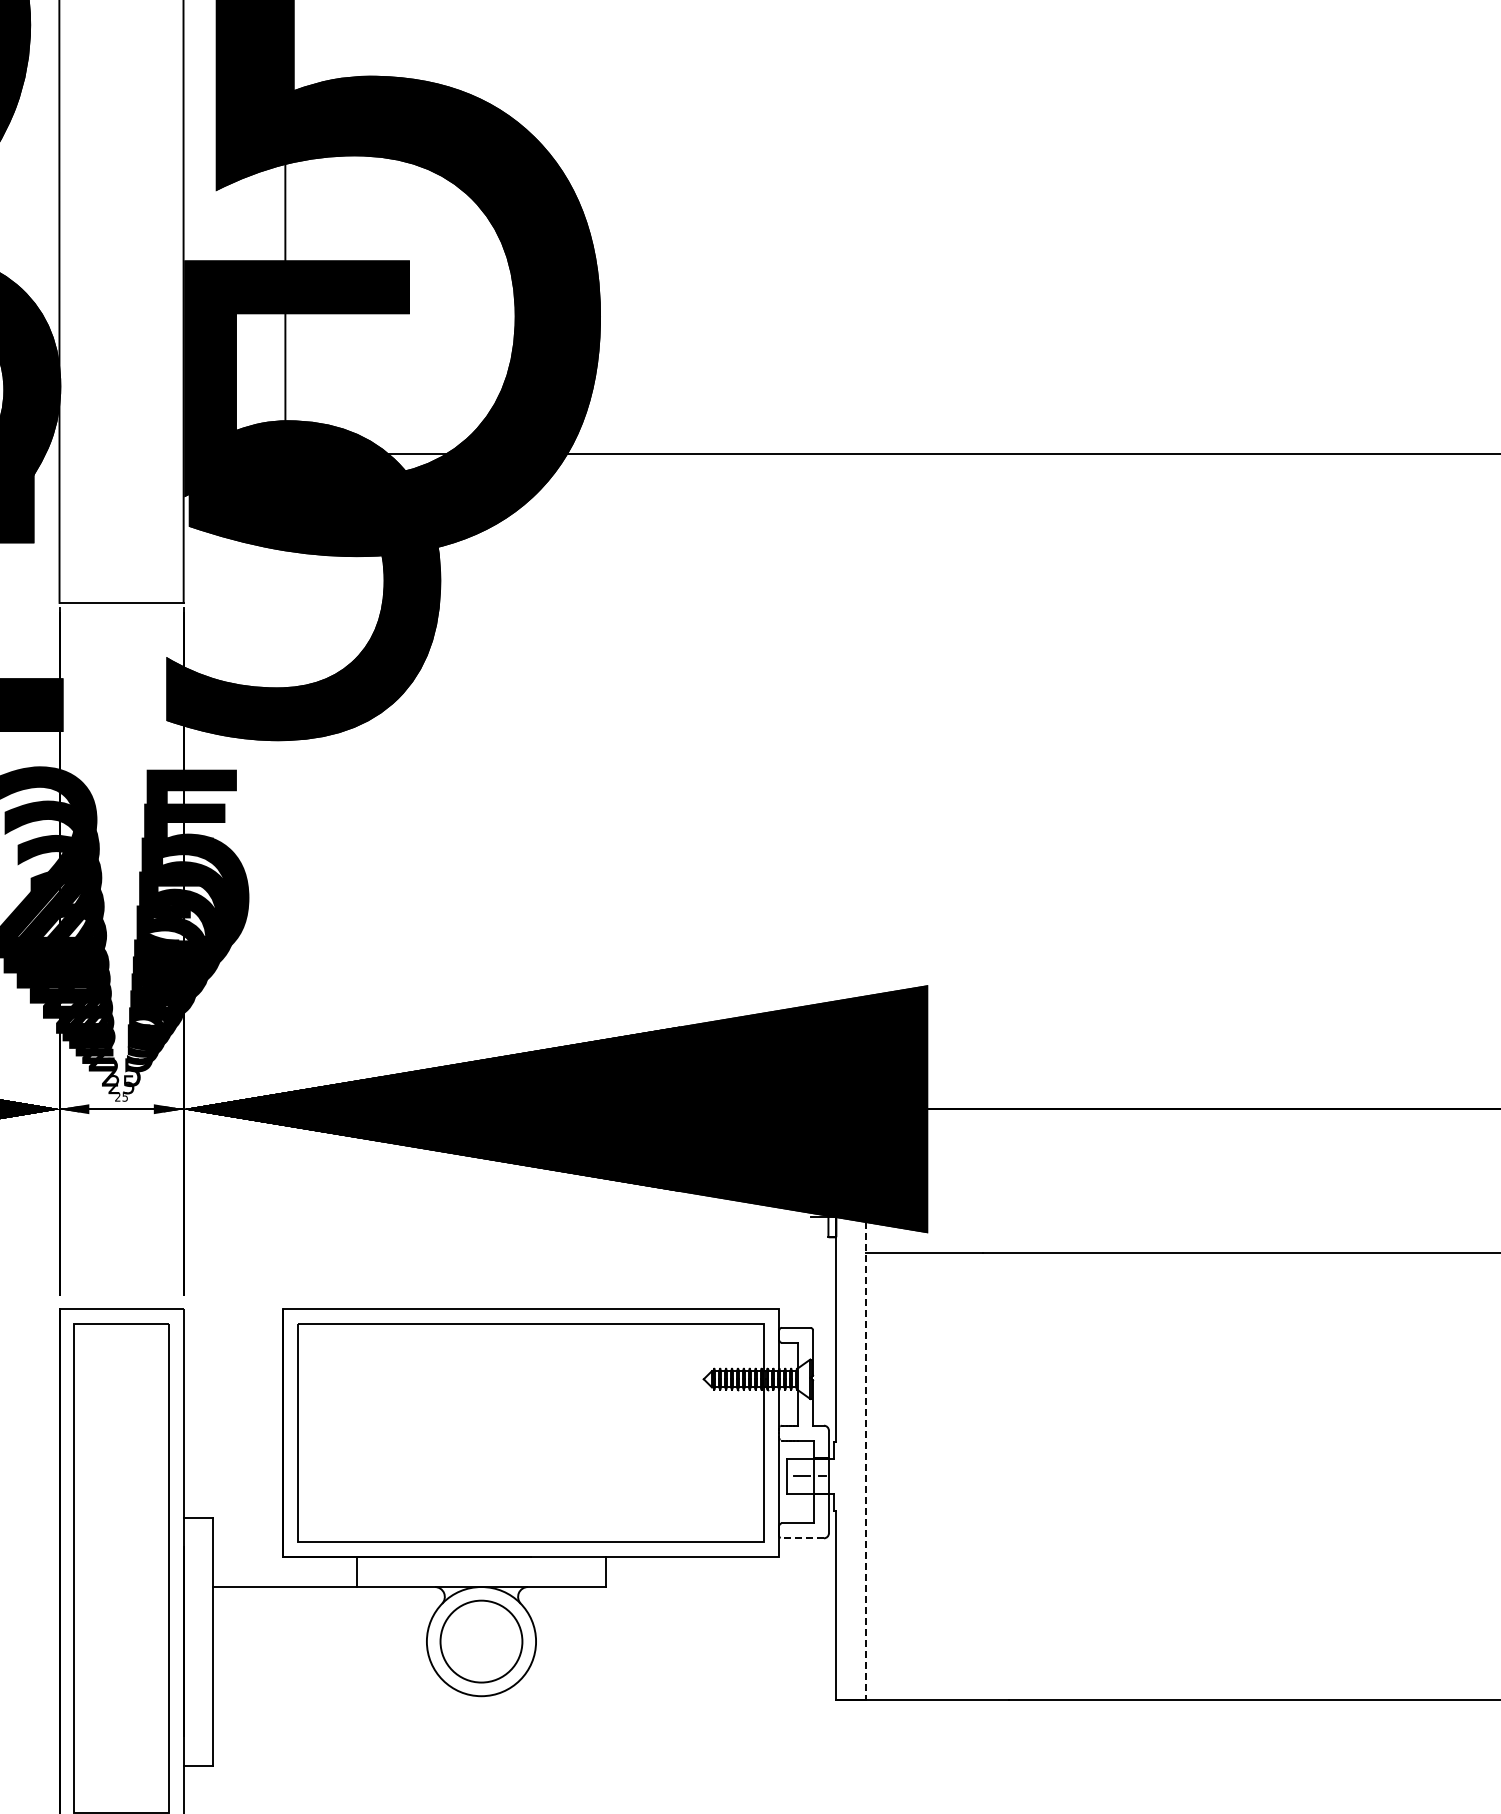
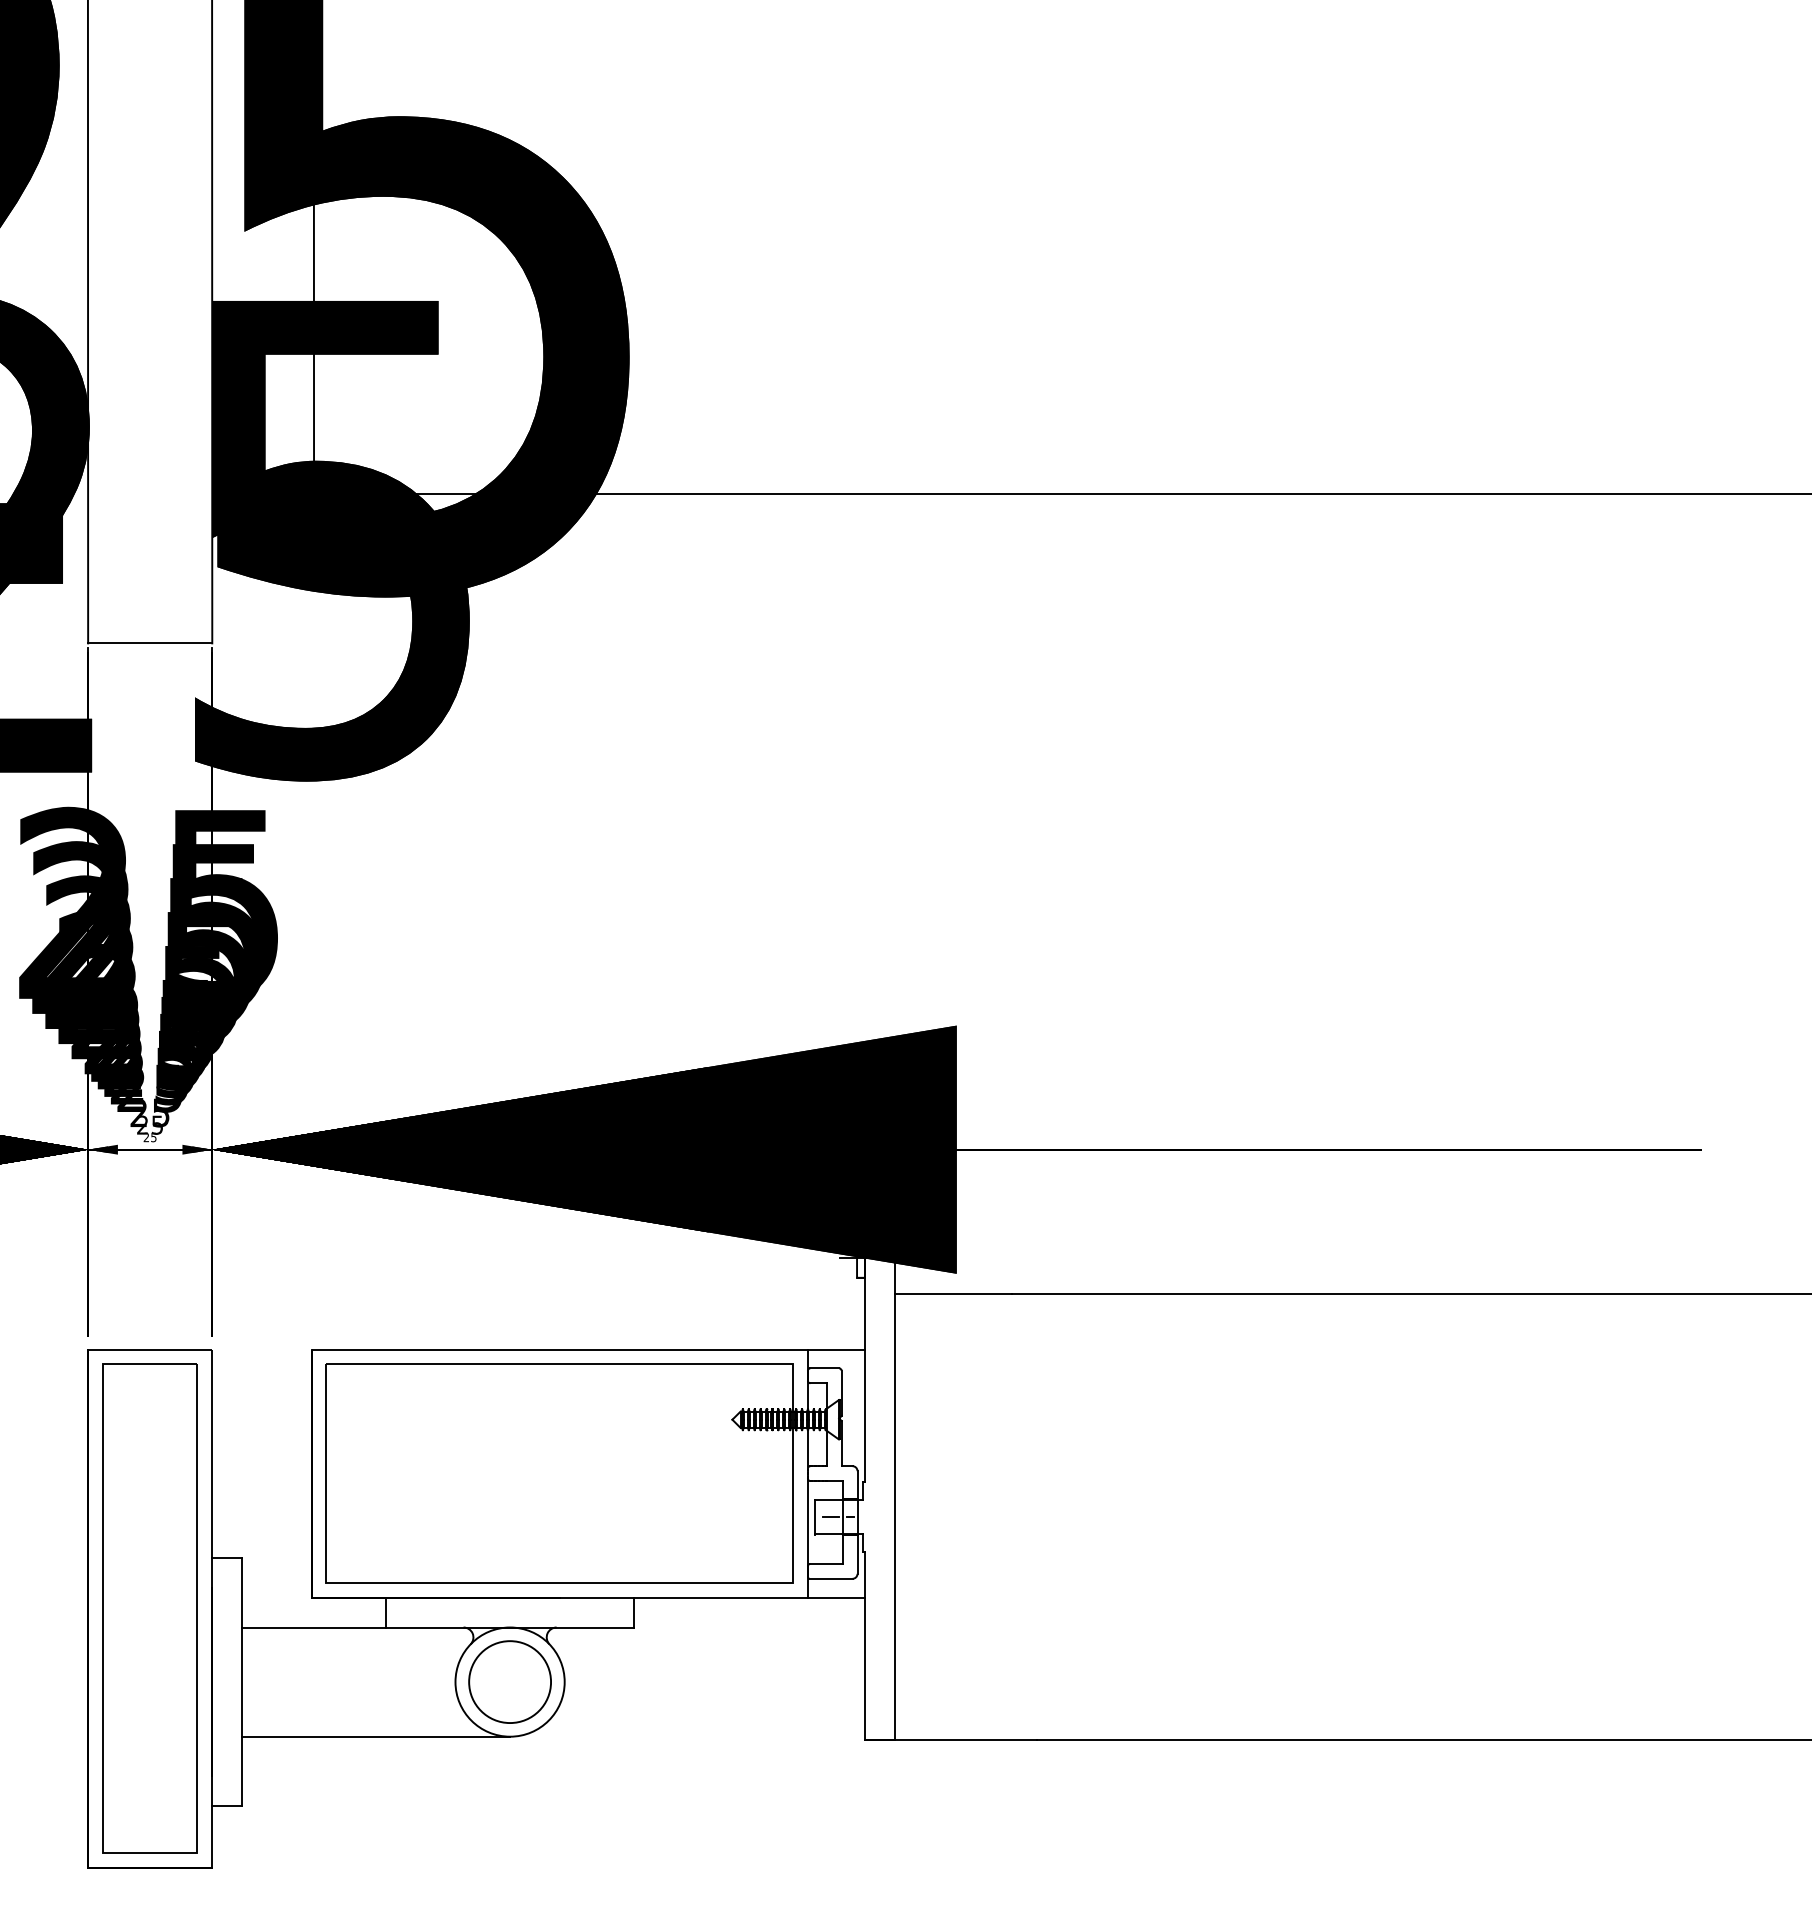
line: (806, 1309) -> (835, 1349), added
line: (865, 1450) -> (894, 1490), dashed -> solid
line: (801, 1538) -> (830, 1578), dashed -> solid
line: (806, 1557) -> (835, 1597), added
line: (347, 1696) -> (376, 1736), added

